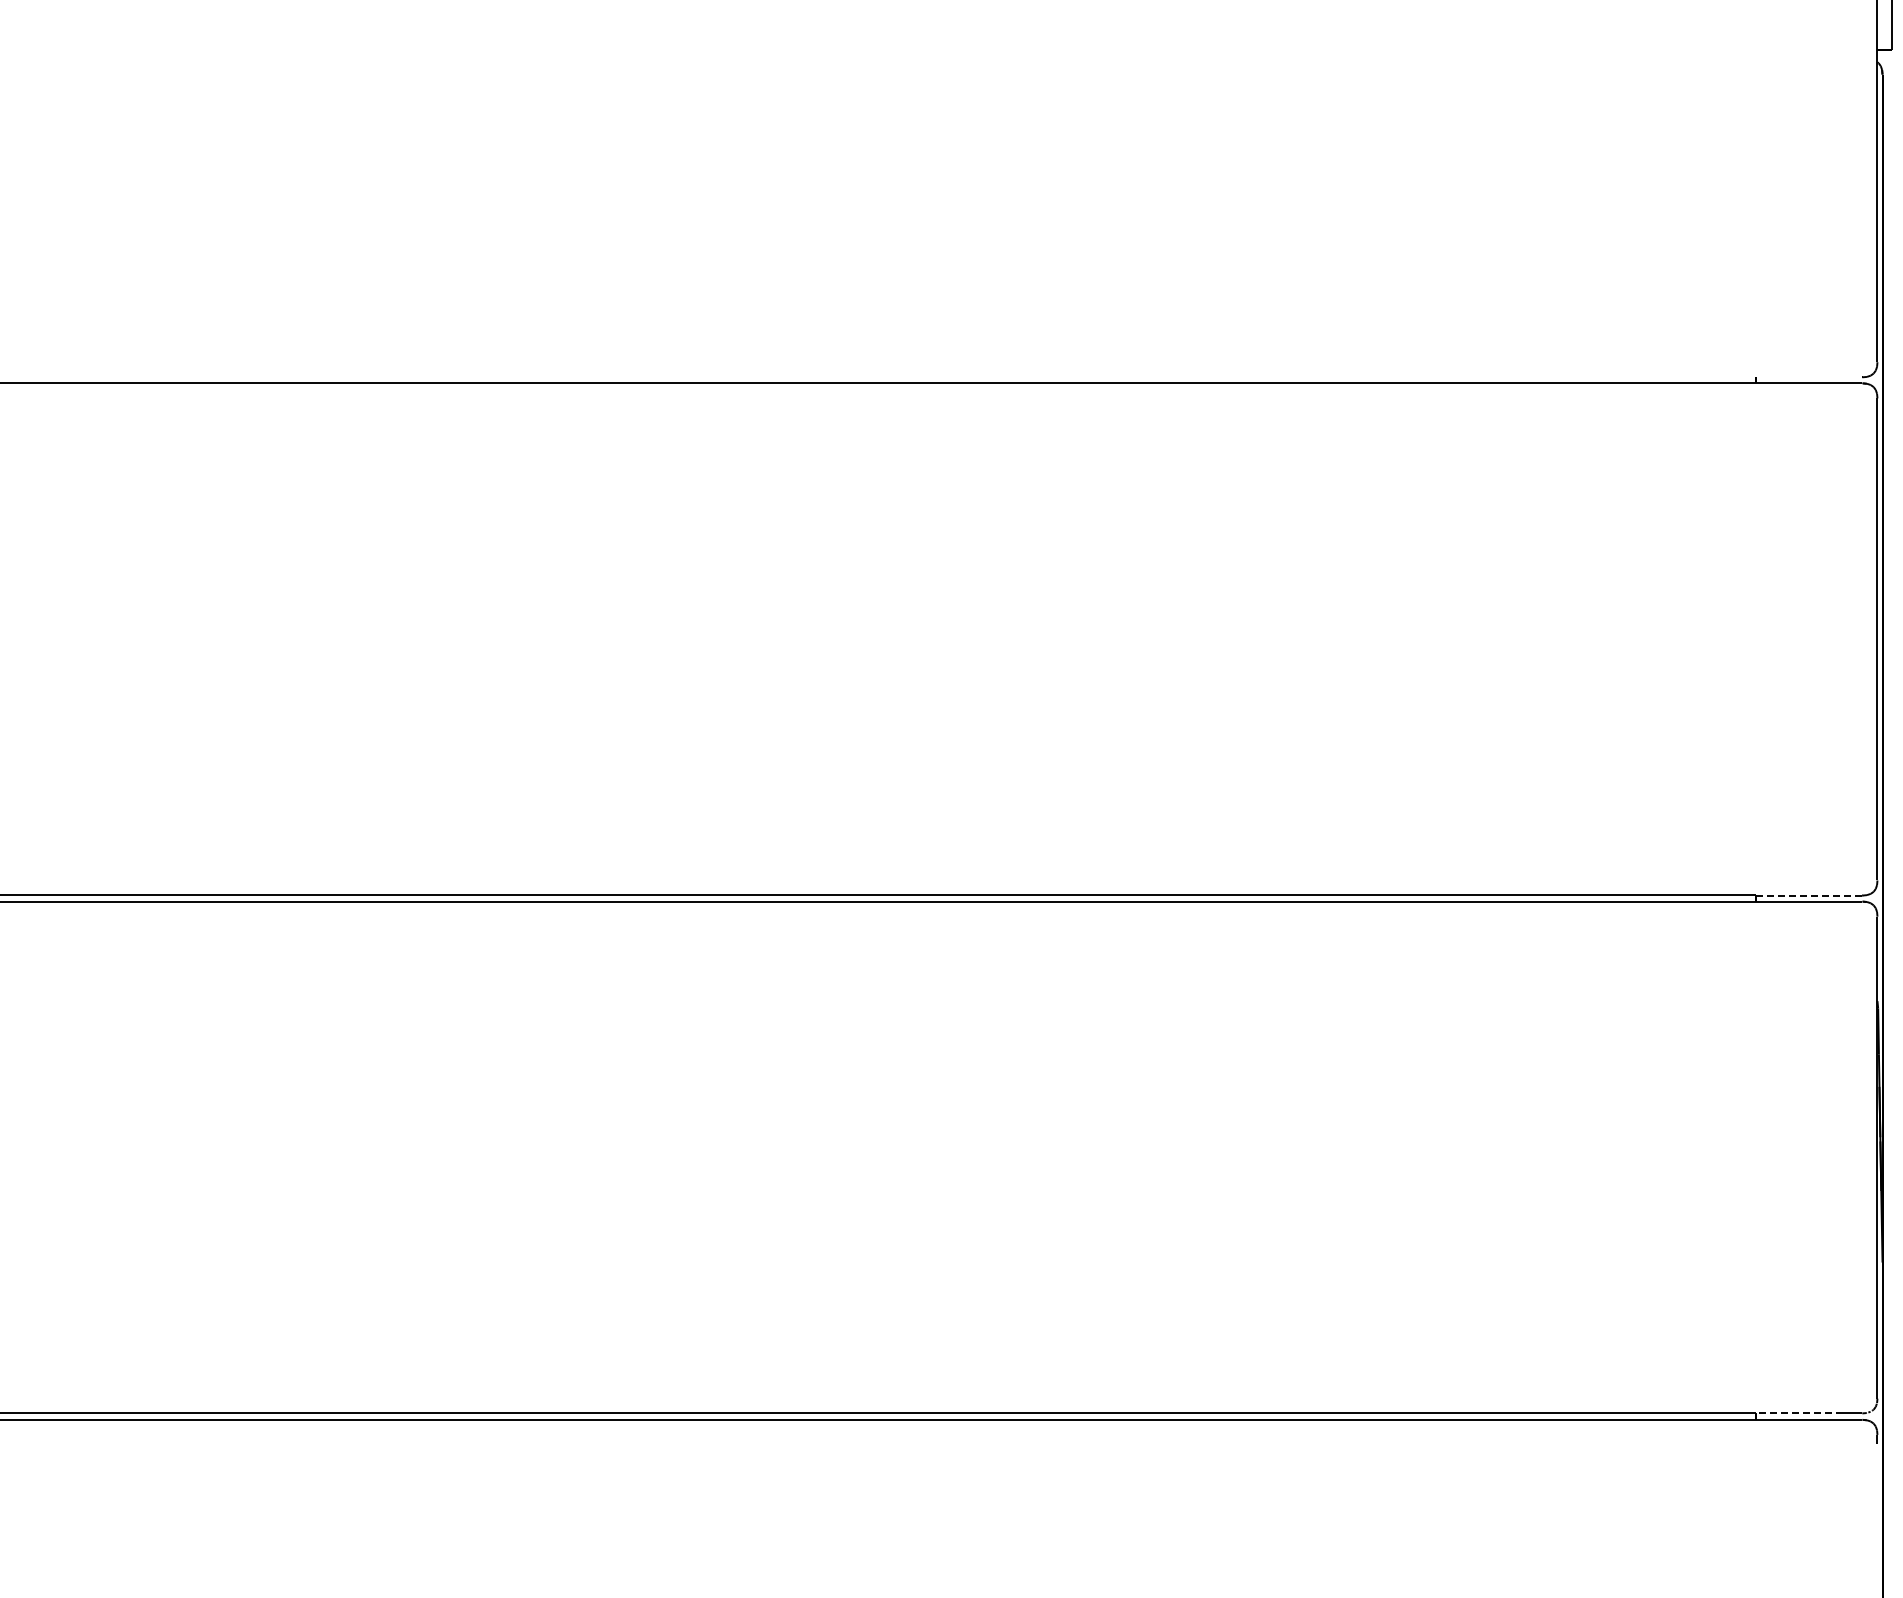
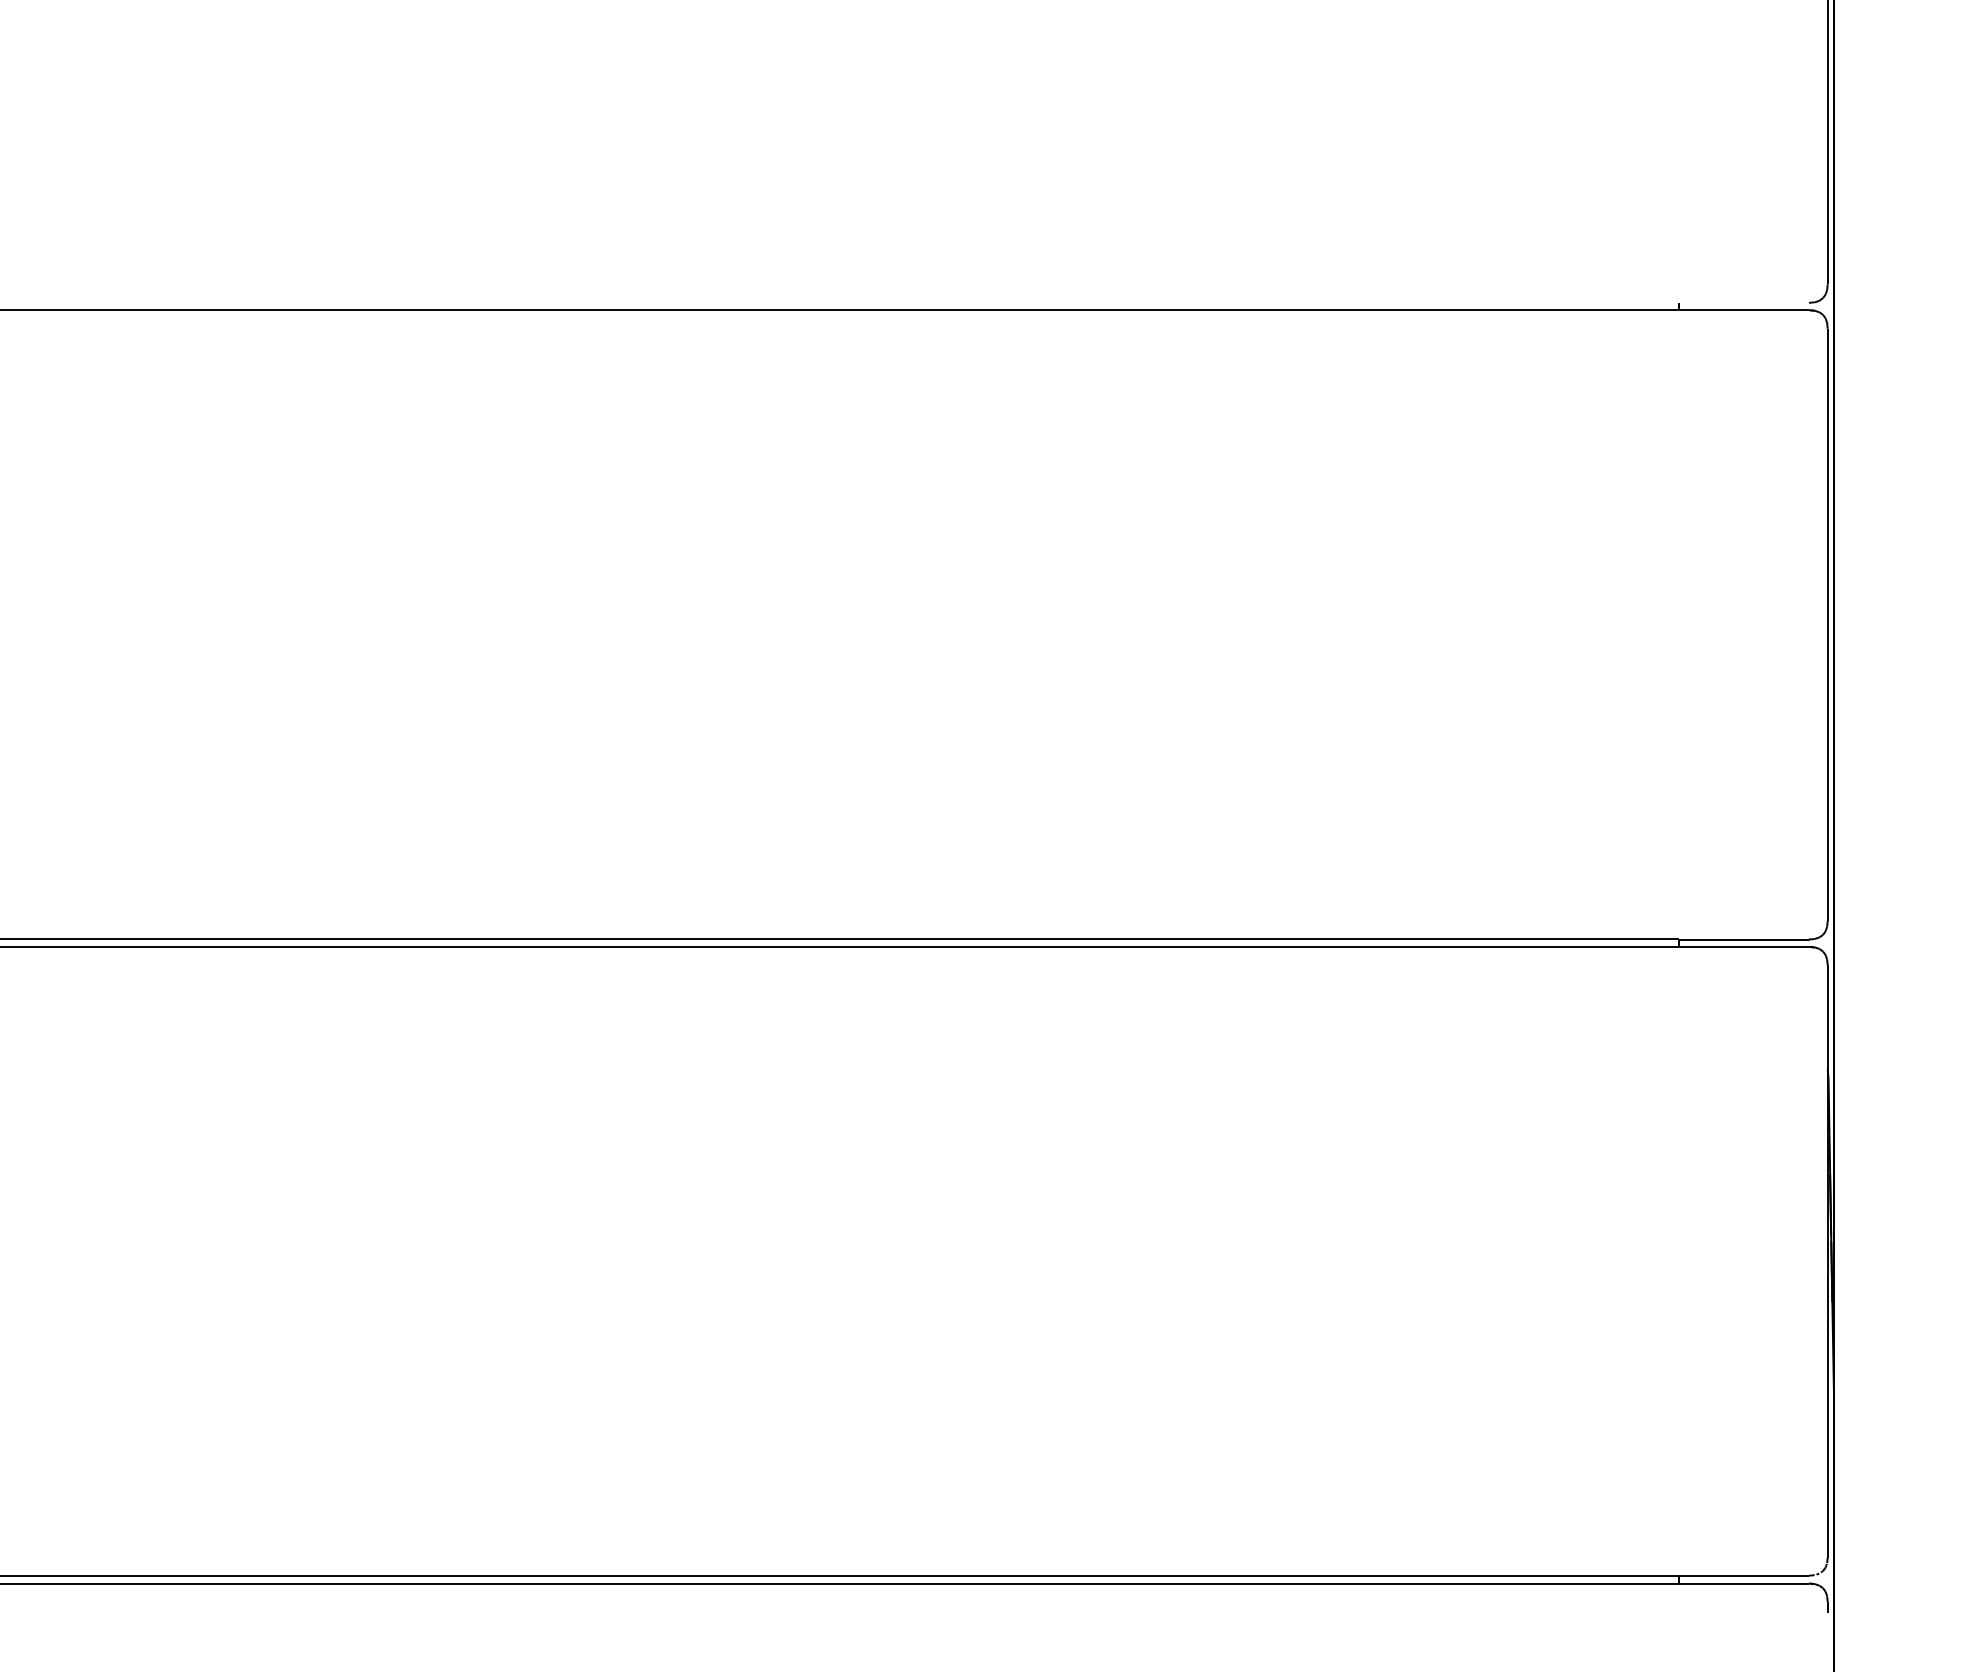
line: (1809, 895) -> (1744, 939), dashed -> solid
line: (1798, 1413) -> (1730, 1575), dashed -> solid

